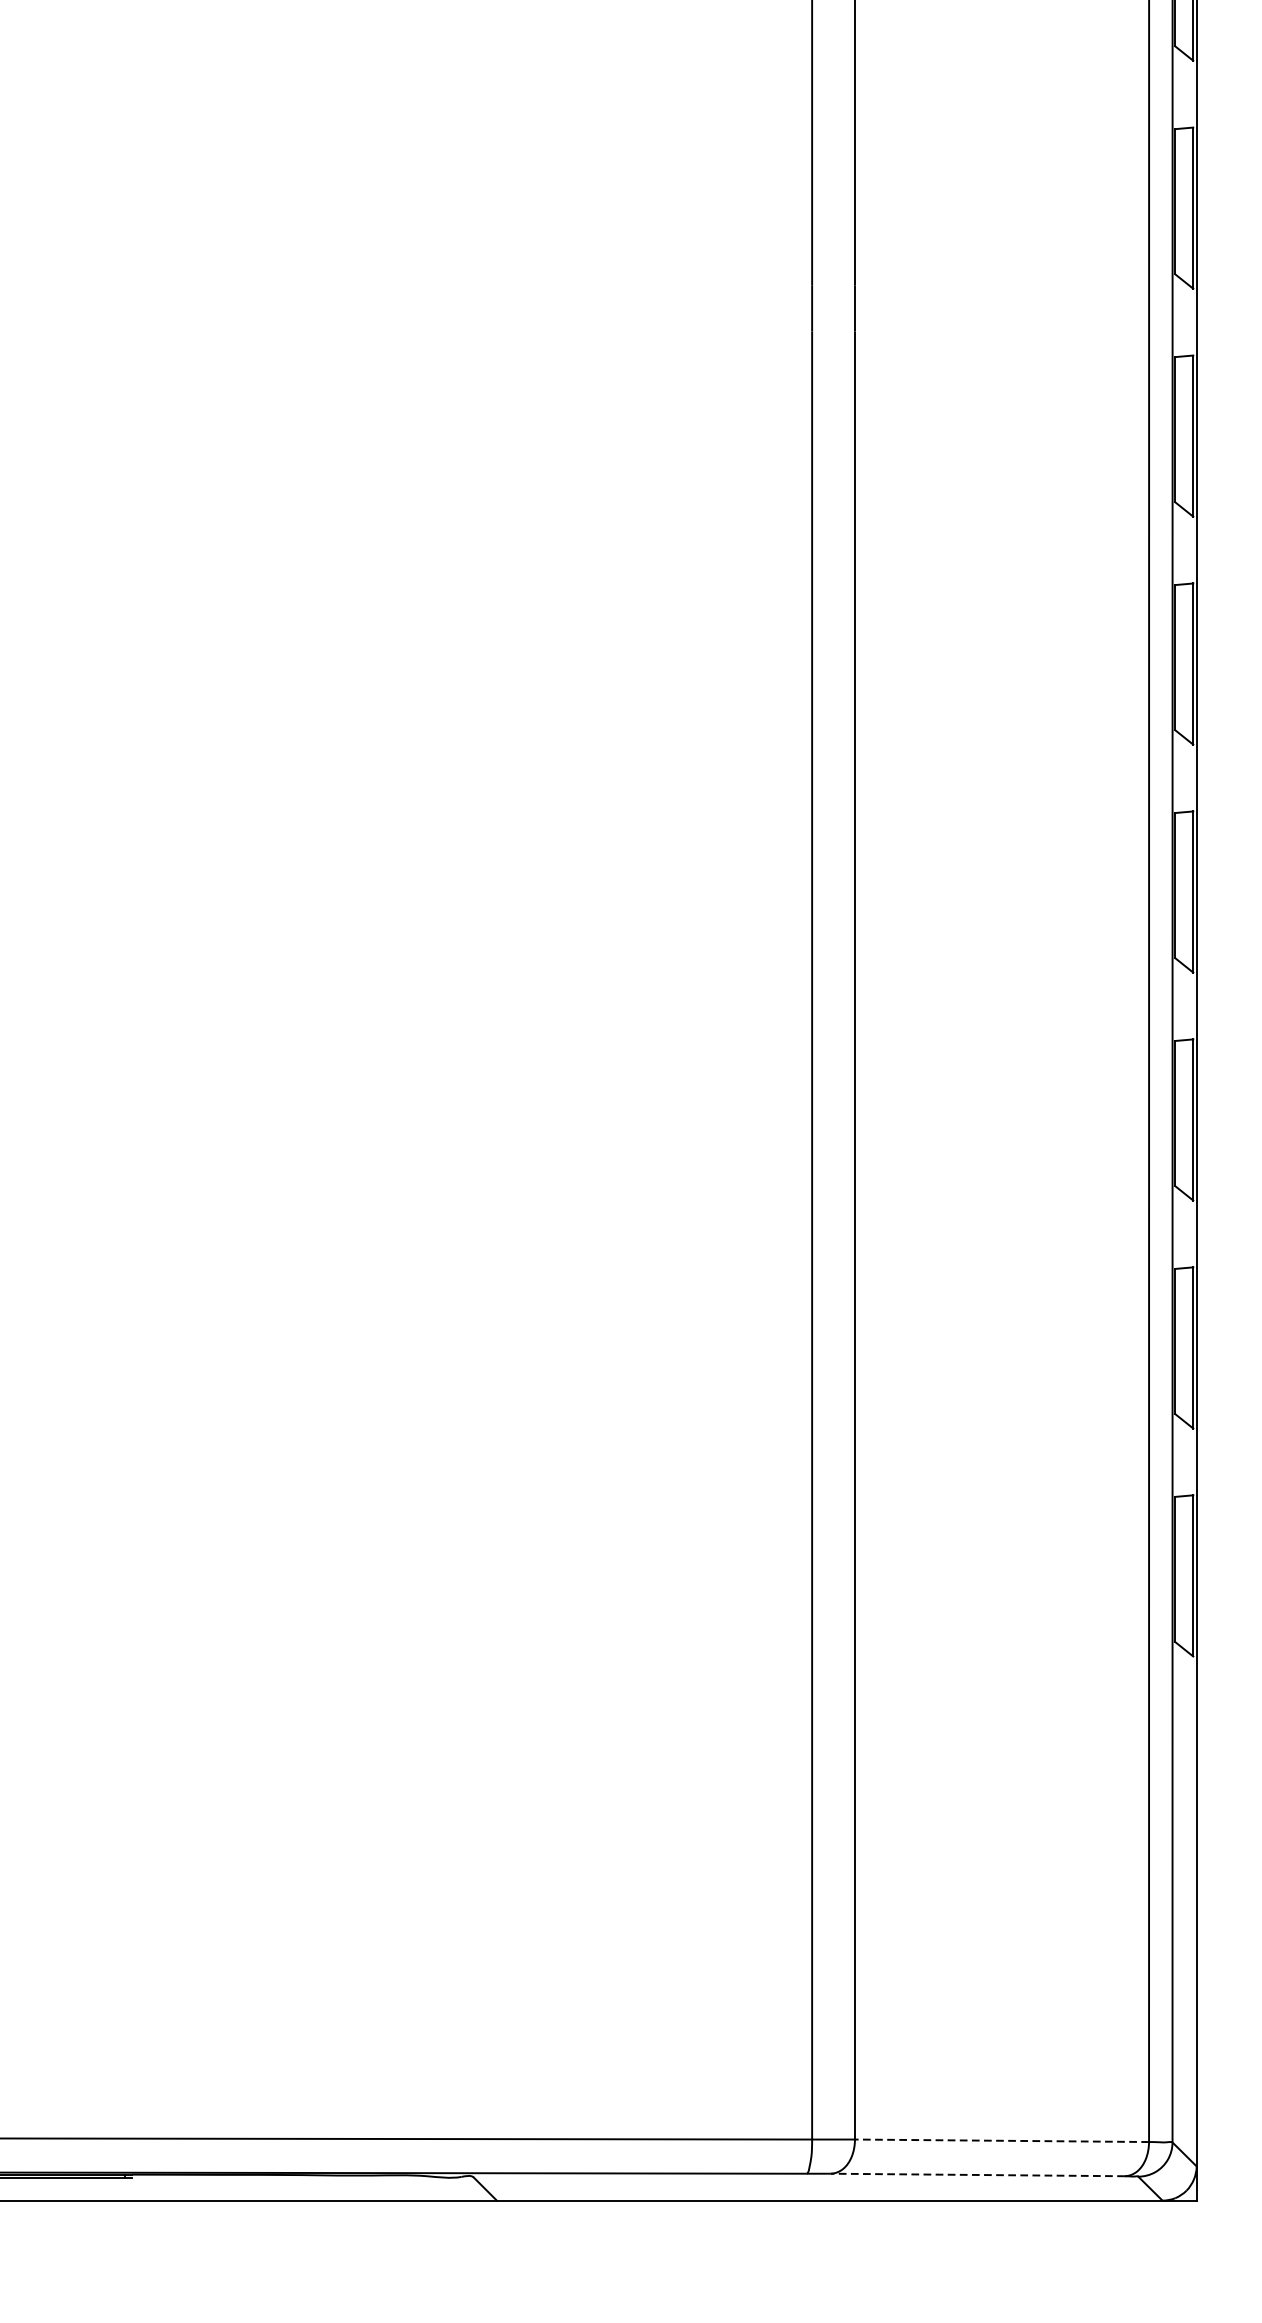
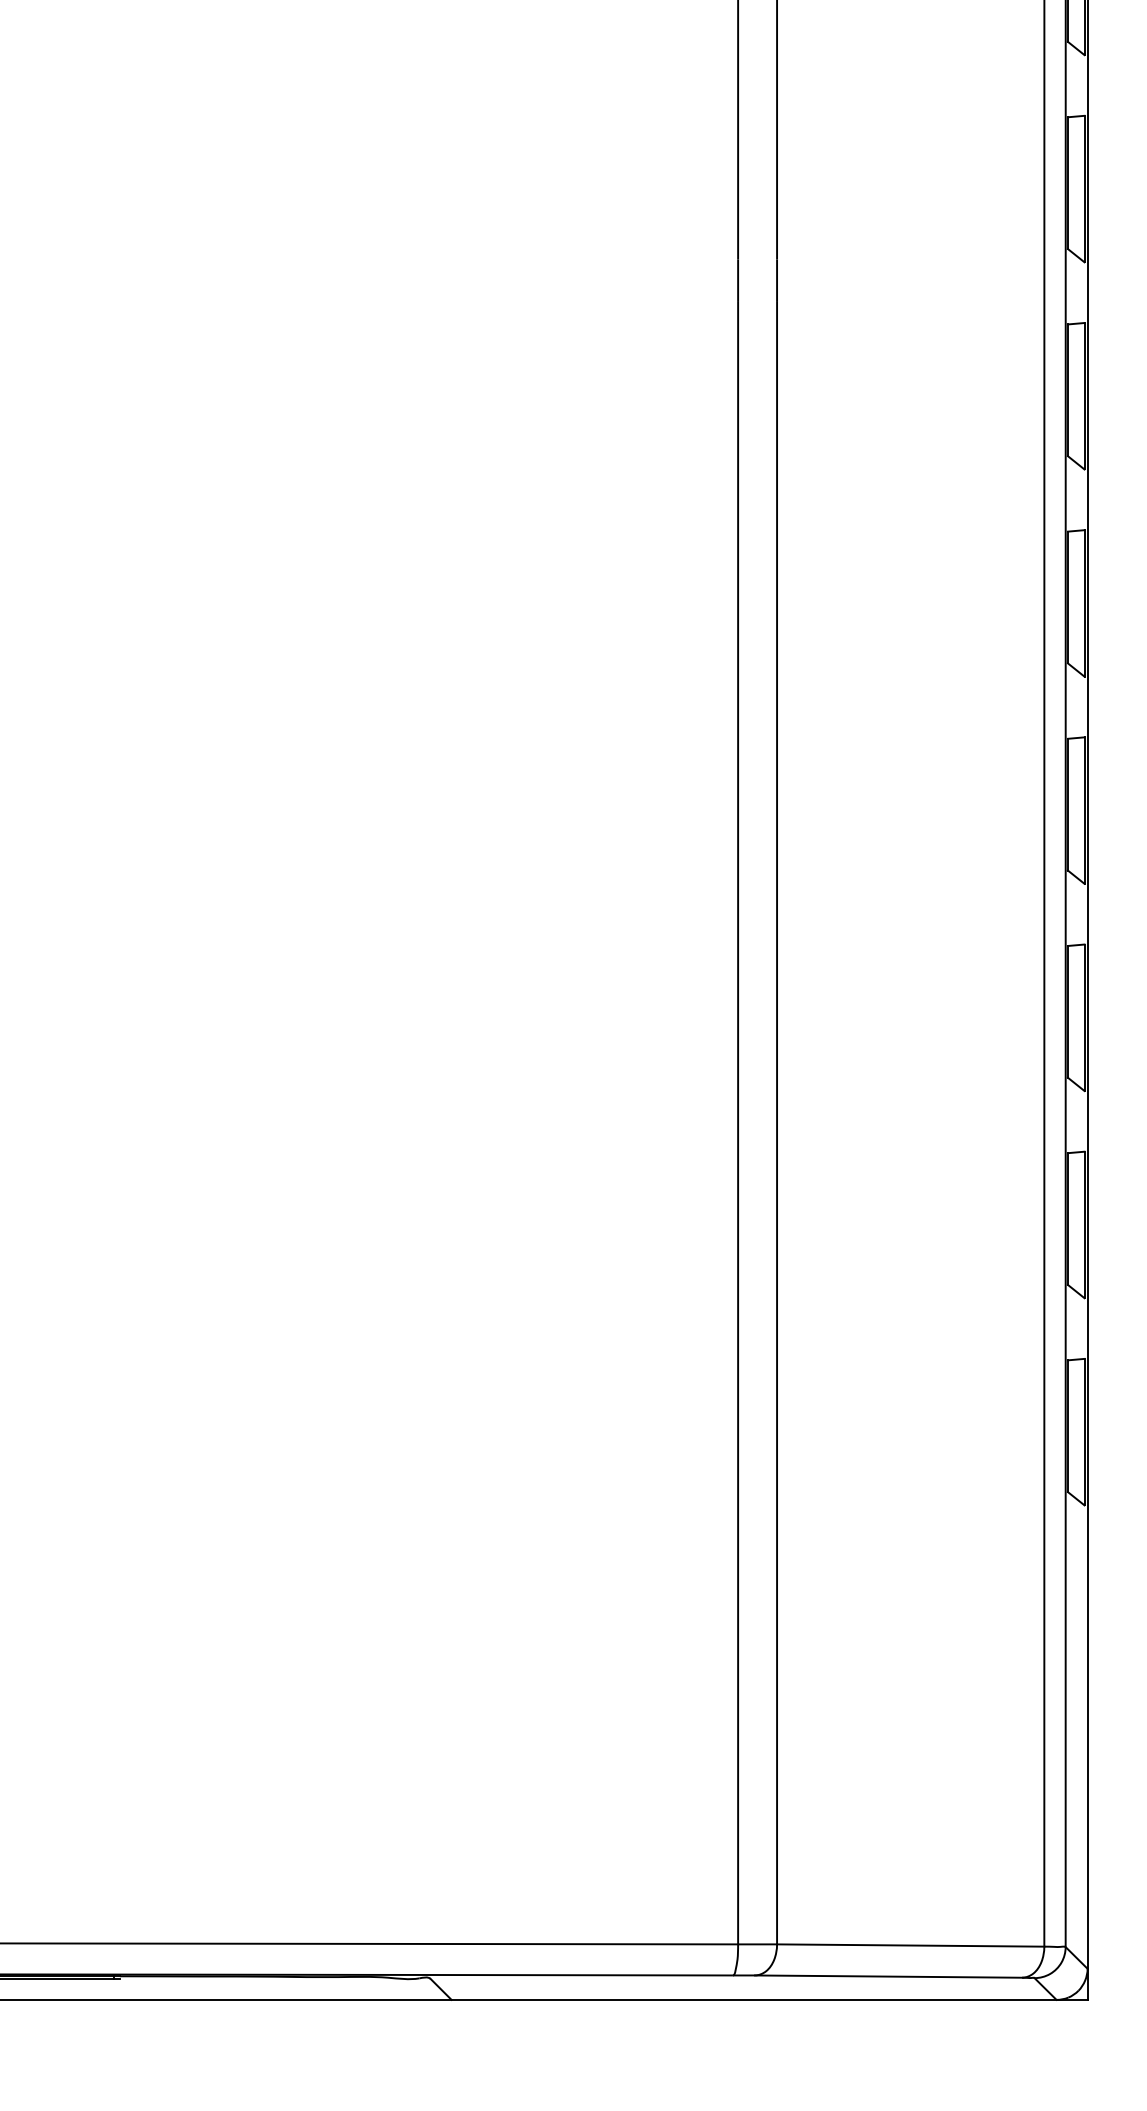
line: (1001, 2140) -> (910, 1945), dashed -> solid
line: (977, 2174) -> (888, 1976), dashed -> solid

